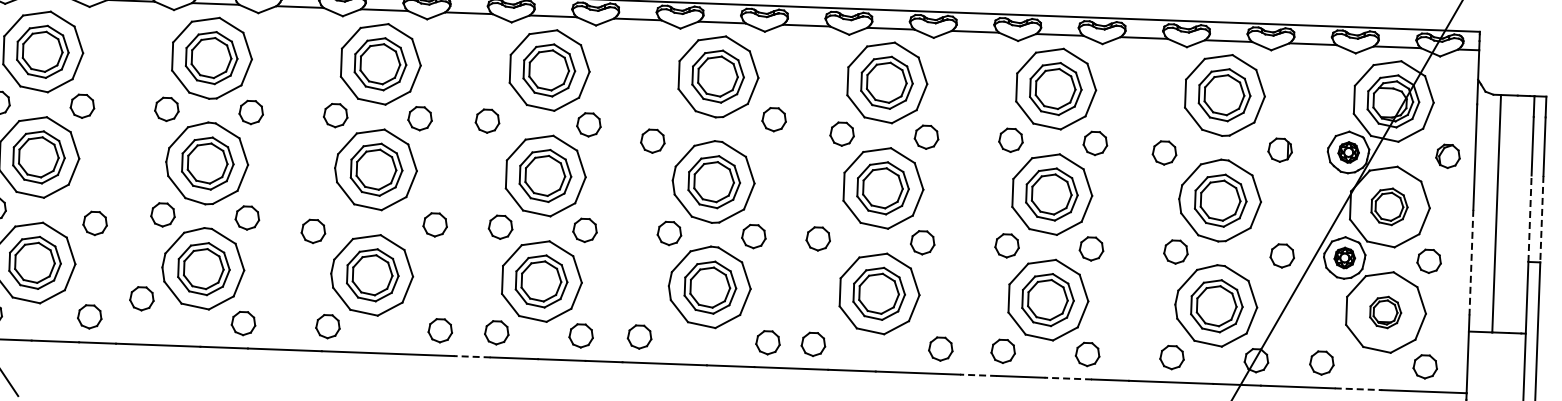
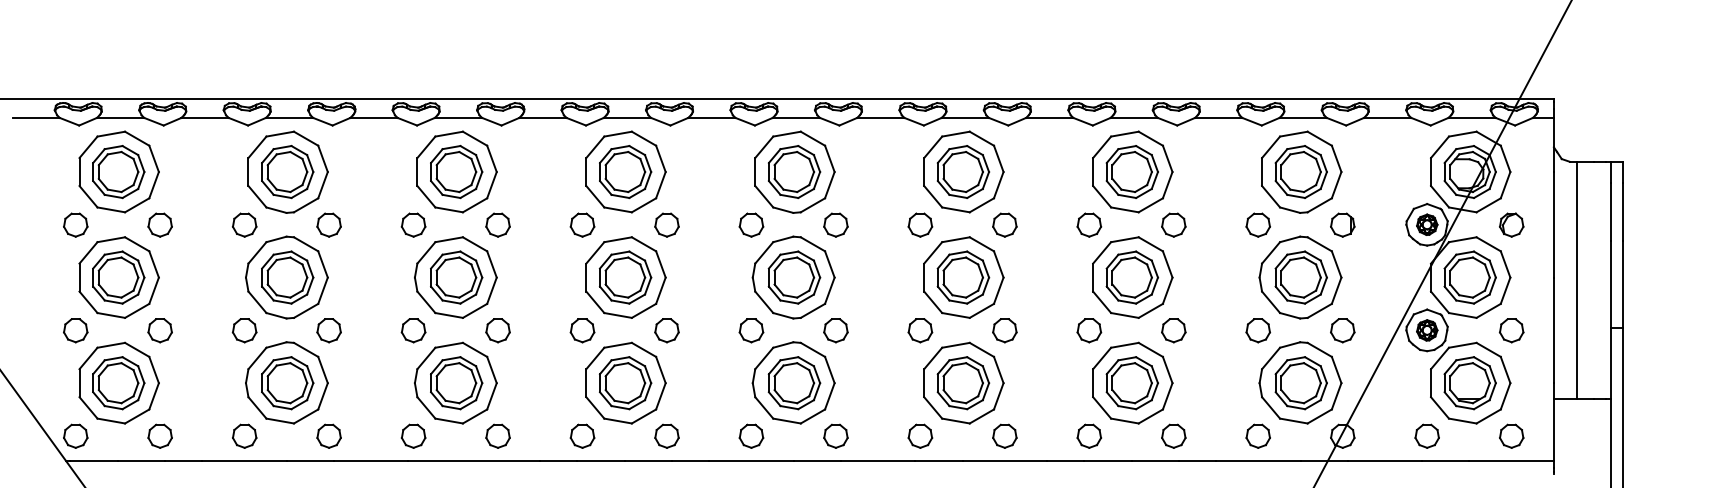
part: (773, 119) -> (835, 224), moved
part: (487, 120) -> (582, 224), moved
part: (652, 140) -> (751, 224), moved
part: (1280, 149) -> (1342, 224), moved
part: (1163, 152) -> (1257, 224), moved
part: (1447, 155) -> (1511, 224), moved
part: (1388, 206) -> (1469, 277), size x1.43
line: (1529, 217) -> (1610, 283), dashed -> solid
line: (1541, 219) -> (1622, 284), dashed -> solid
part: (94, 223) -> (159, 330), moved
part: (434, 224) -> (497, 330), moved
part: (313, 231) -> (413, 330), moved
part: (818, 238) -> (920, 330), moved
part: (1282, 255) -> (1342, 330), moved
line: (1470, 262) -> (1553, 330), dashed -> solid
part: (141, 298) -> (244, 435), moved
part: (1385, 312) -> (1469, 383), size x1.67
part: (89, 316) -> (159, 435), moved
part: (439, 329) -> (497, 435), moved
part: (639, 336) -> (751, 435), moved
part: (767, 342) -> (835, 435), moved
part: (813, 343) -> (920, 435), moved
part: (940, 348) -> (1004, 435), moved
line: (471, 357) -> (558, 461), dashed -> solid
part: (1321, 362) -> (1426, 435), moved
line: (978, 375) -> (1065, 461), dashed -> solid
line: (1068, 379) -> (1155, 461), dashed -> solid
line: (1358, 389) -> (1445, 461), dashed -> solid

